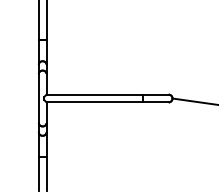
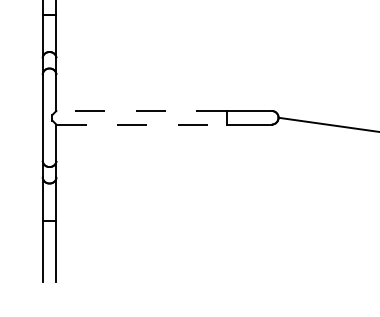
line: (94, 94) -> (140, 110), solid -> dashed
line: (95, 102) -> (142, 124), solid -> dashed

